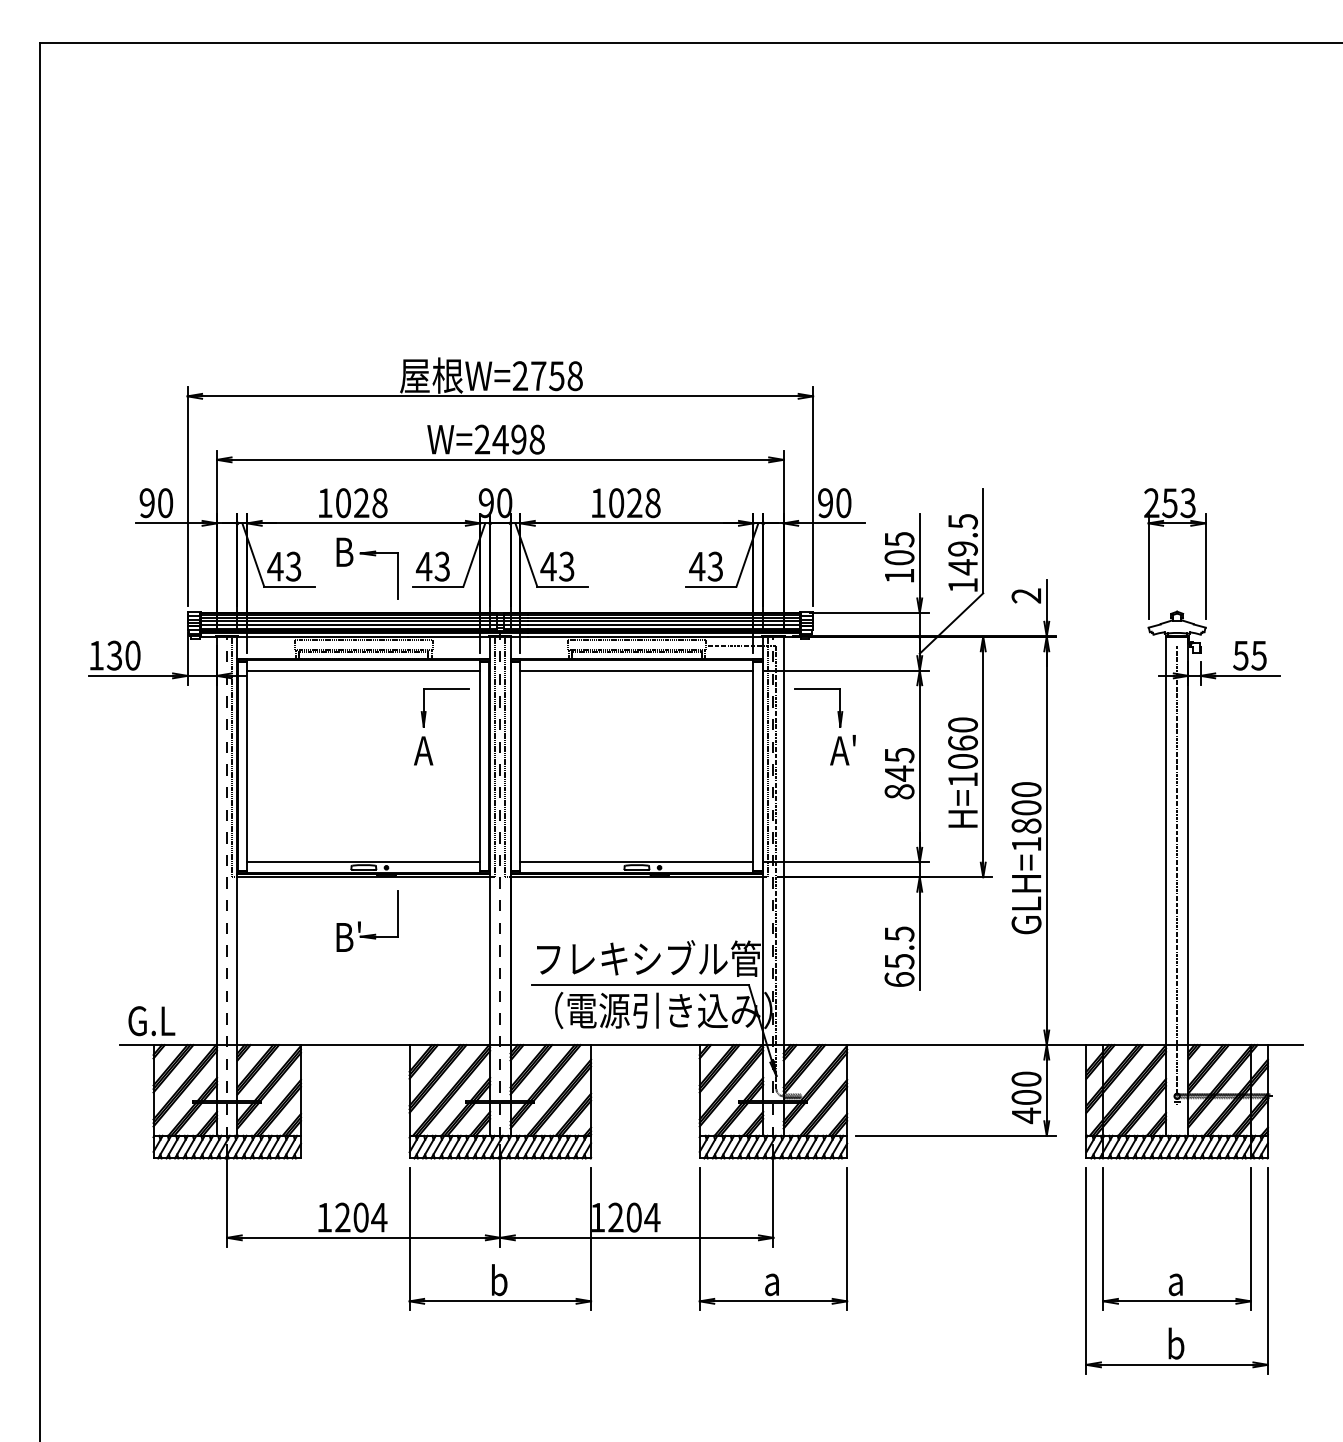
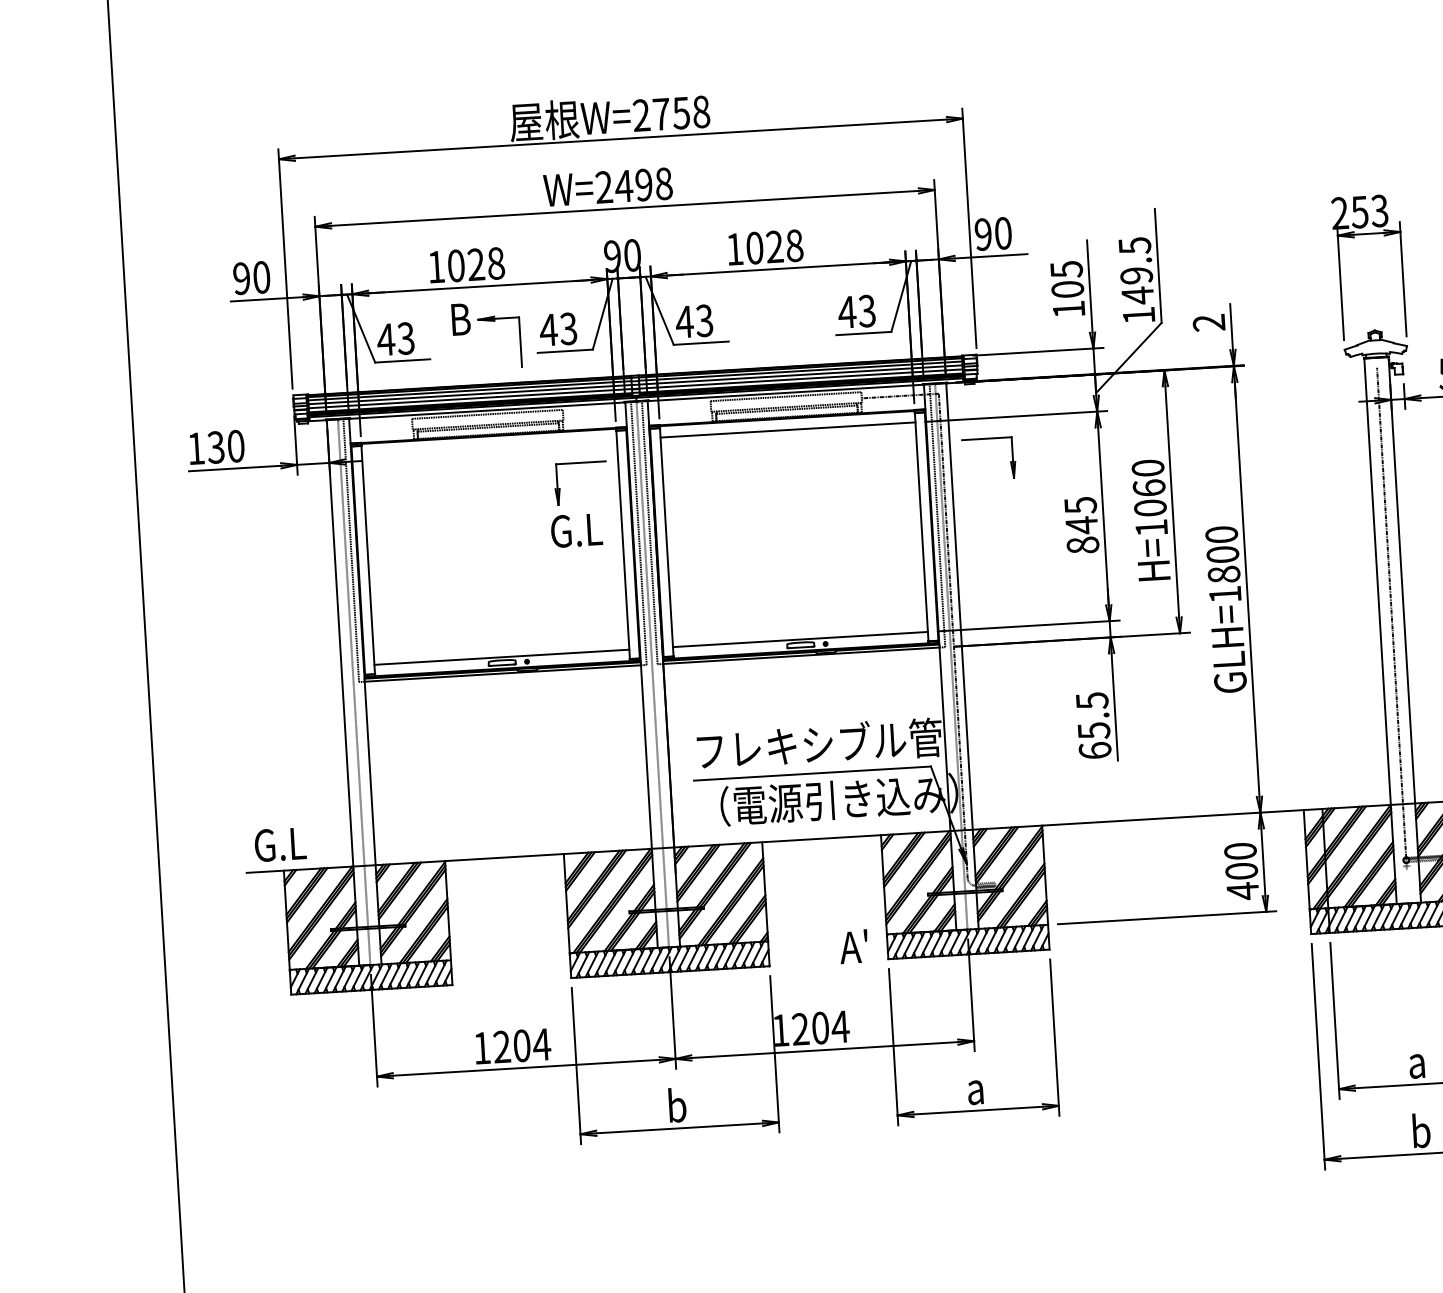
line: (363, 670) -> (489, 447), removed
text: (438, 750) -> (576, 530), A -> G.L
text: (842, 750) -> (853, 947), moved
part: (360, 921) -> (502, 722), removed

